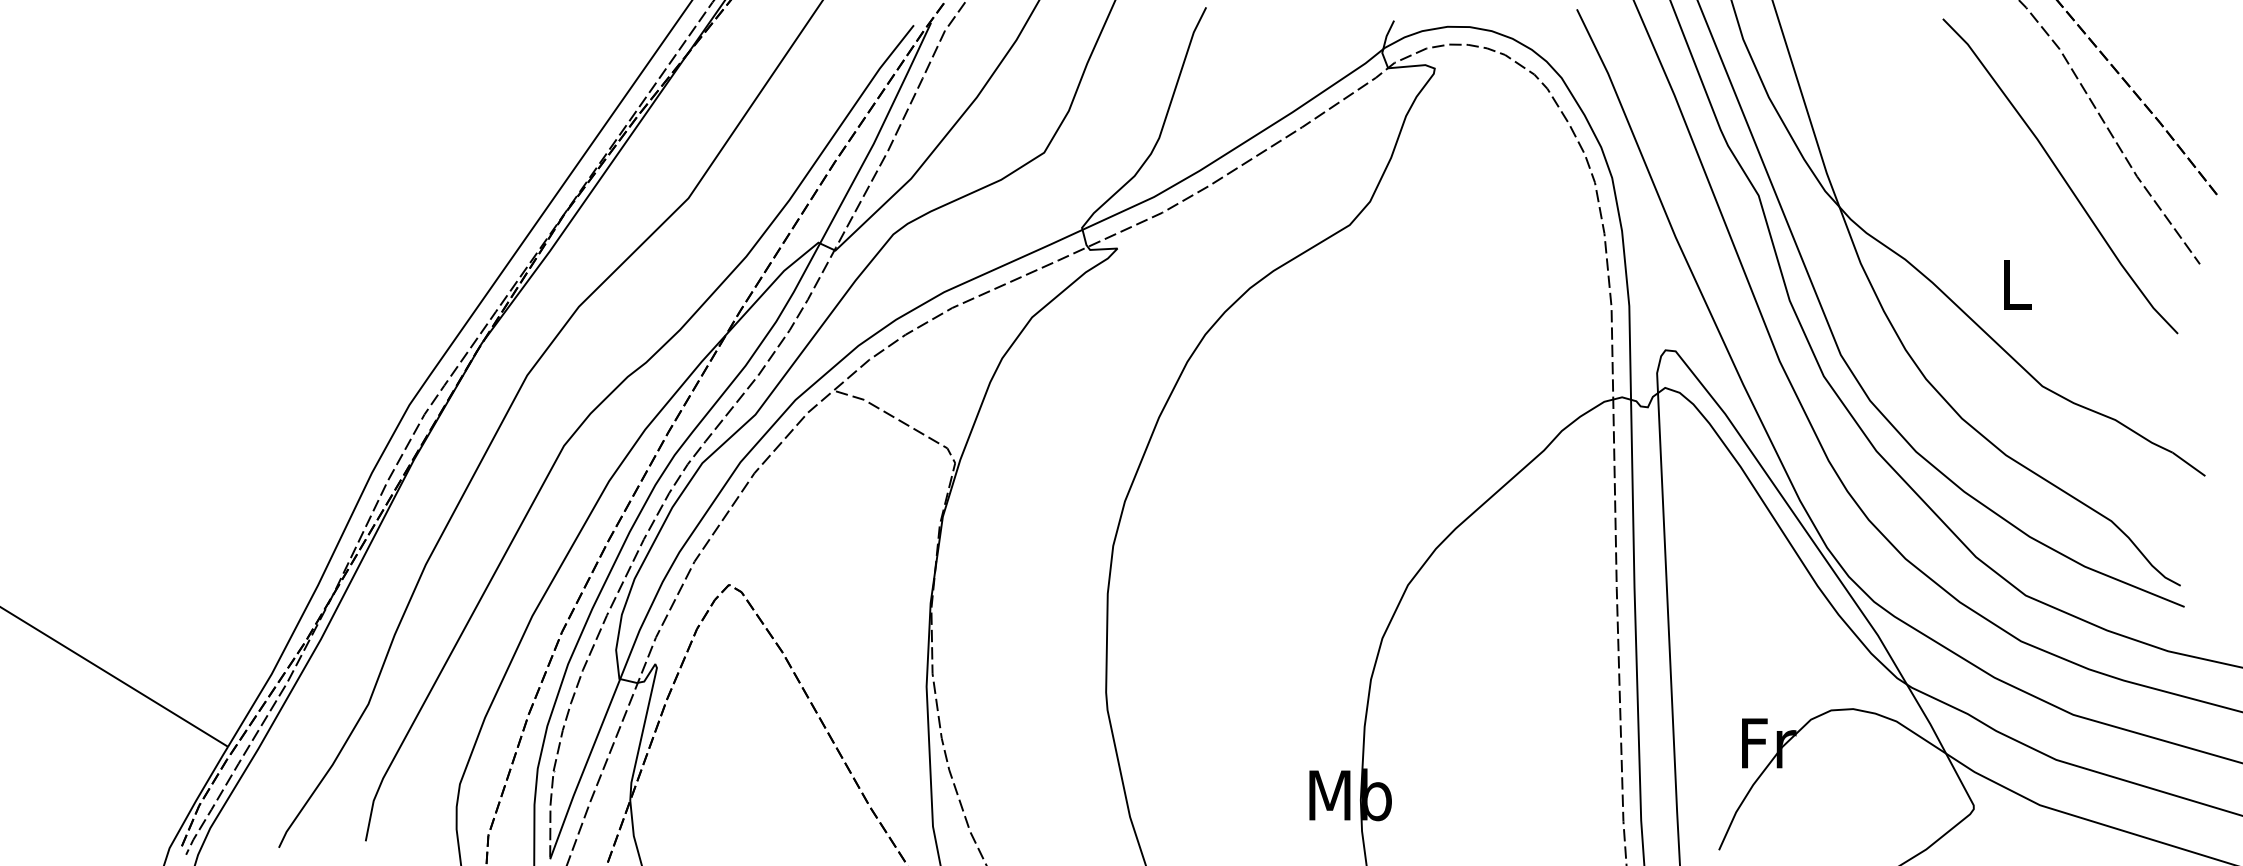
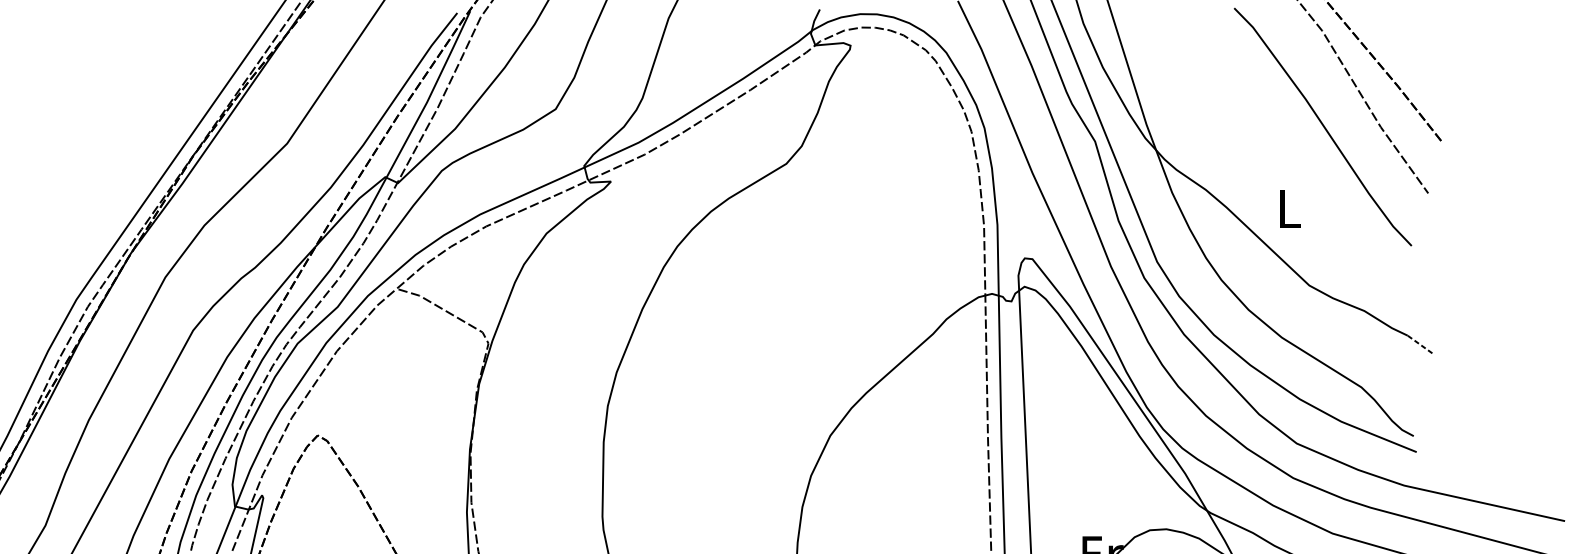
line: (2188, 464) -> (1419, 344), solid -> dashed

